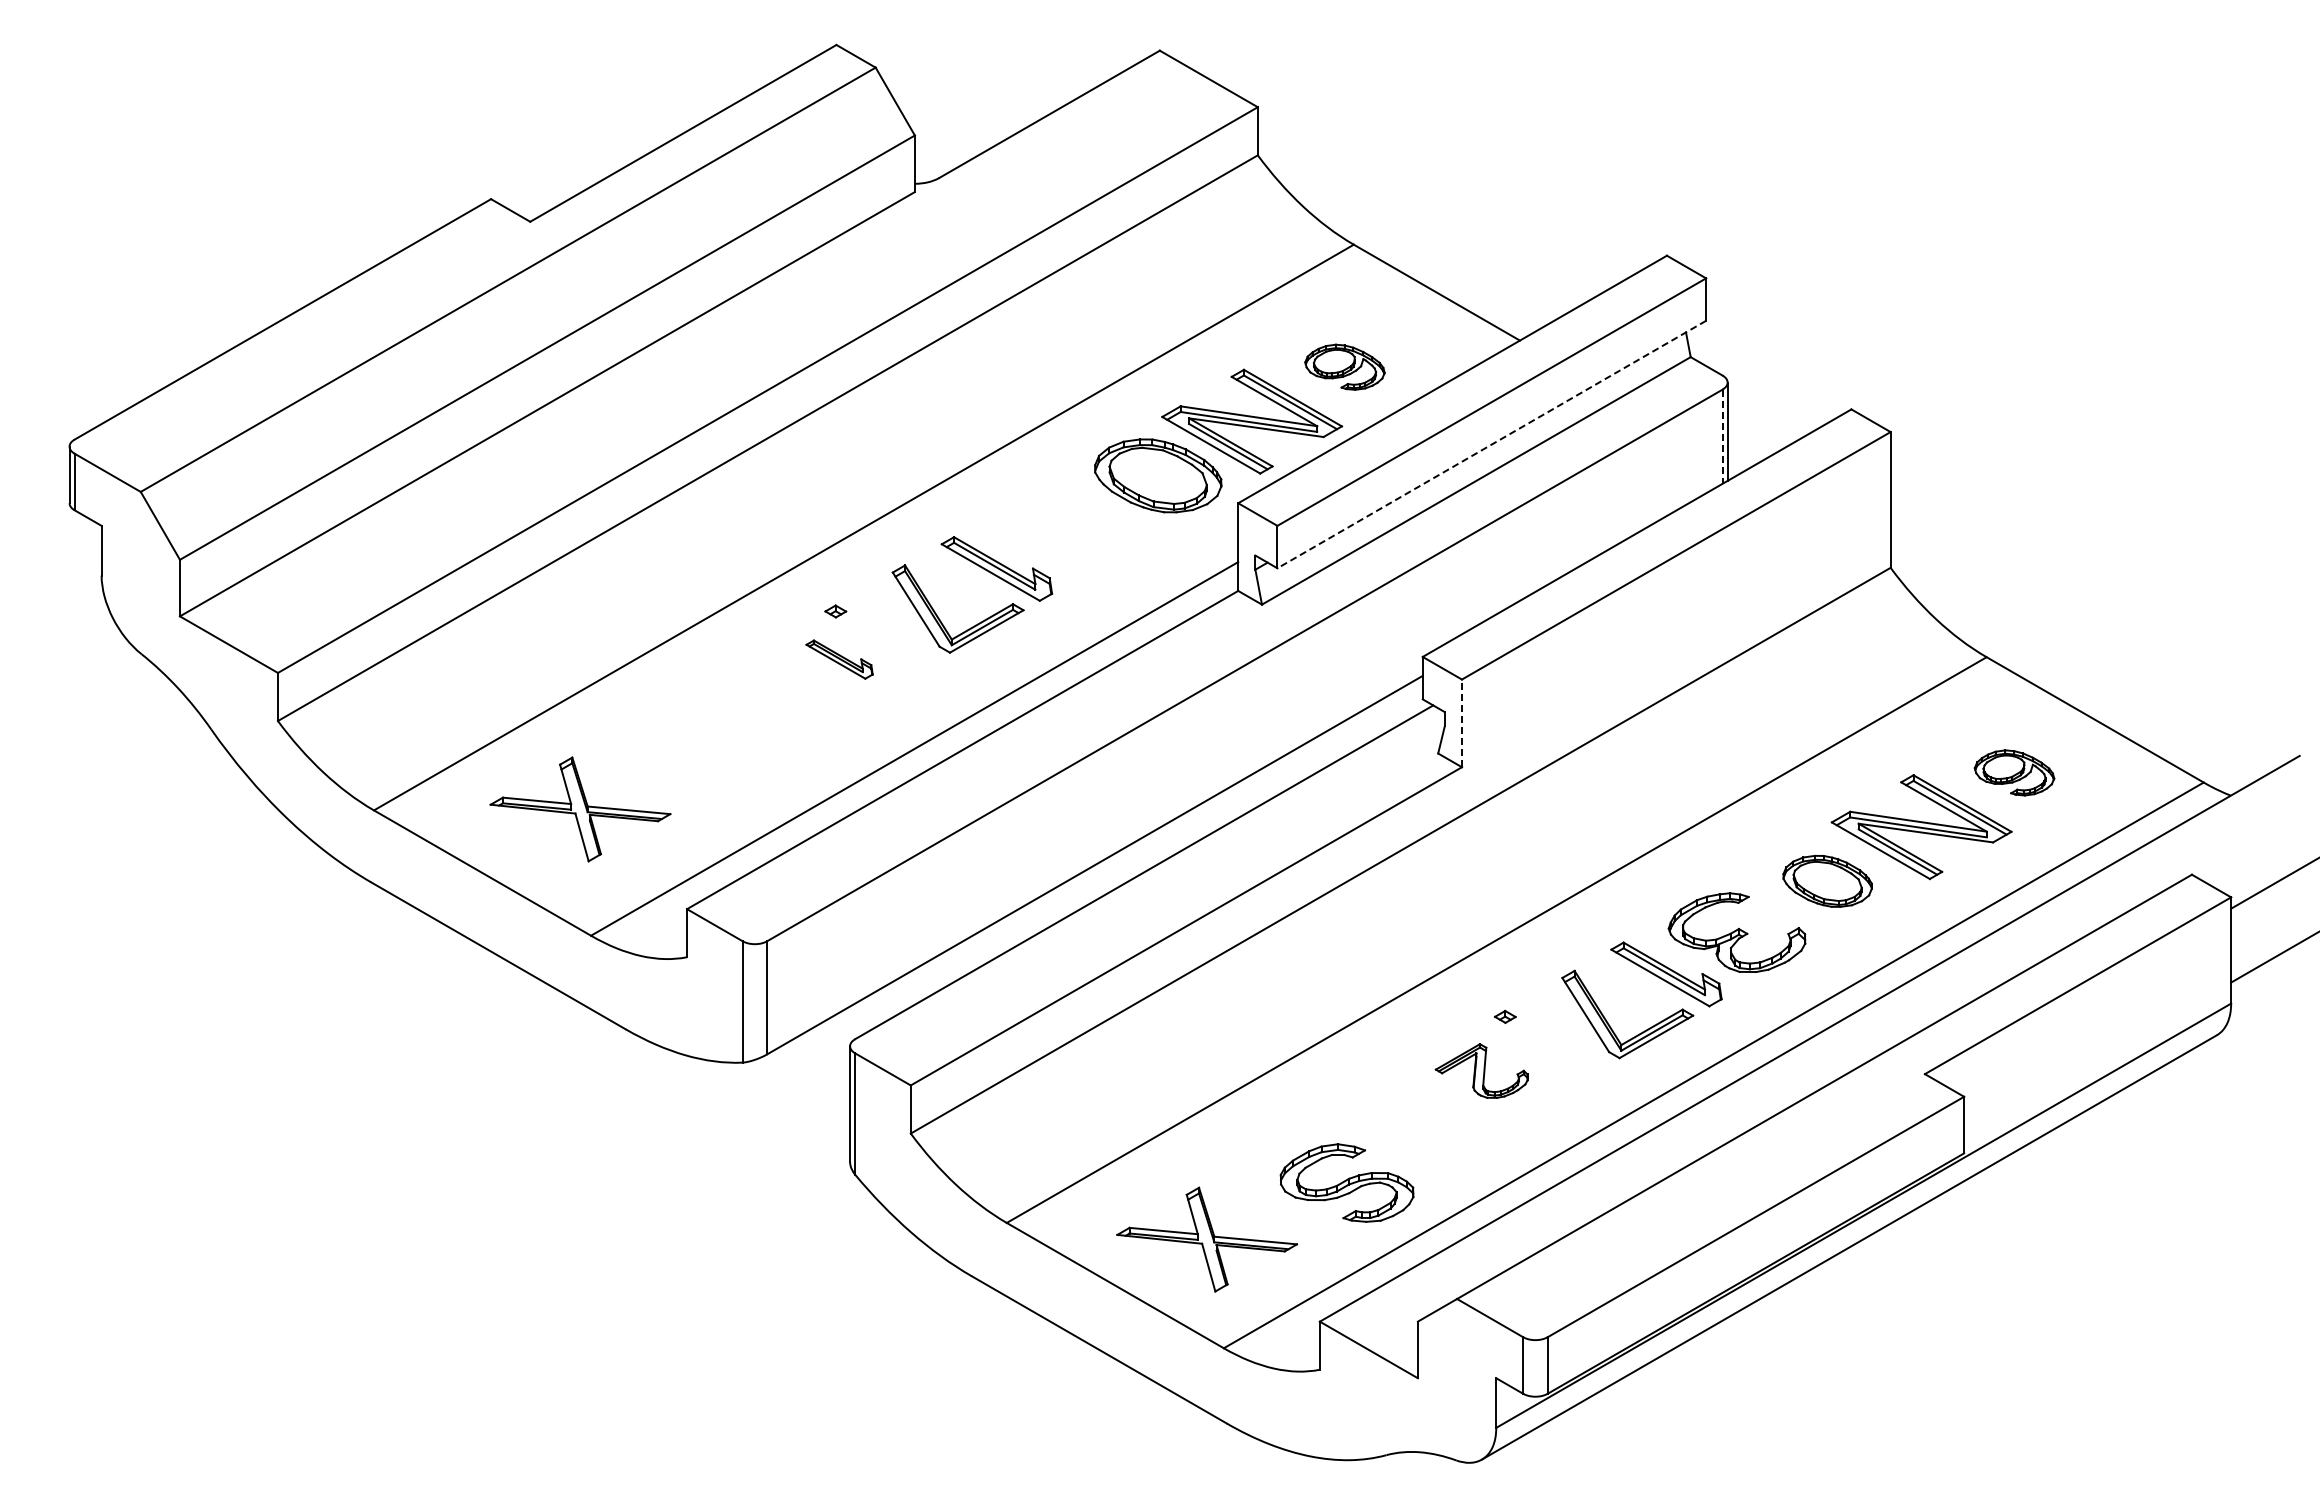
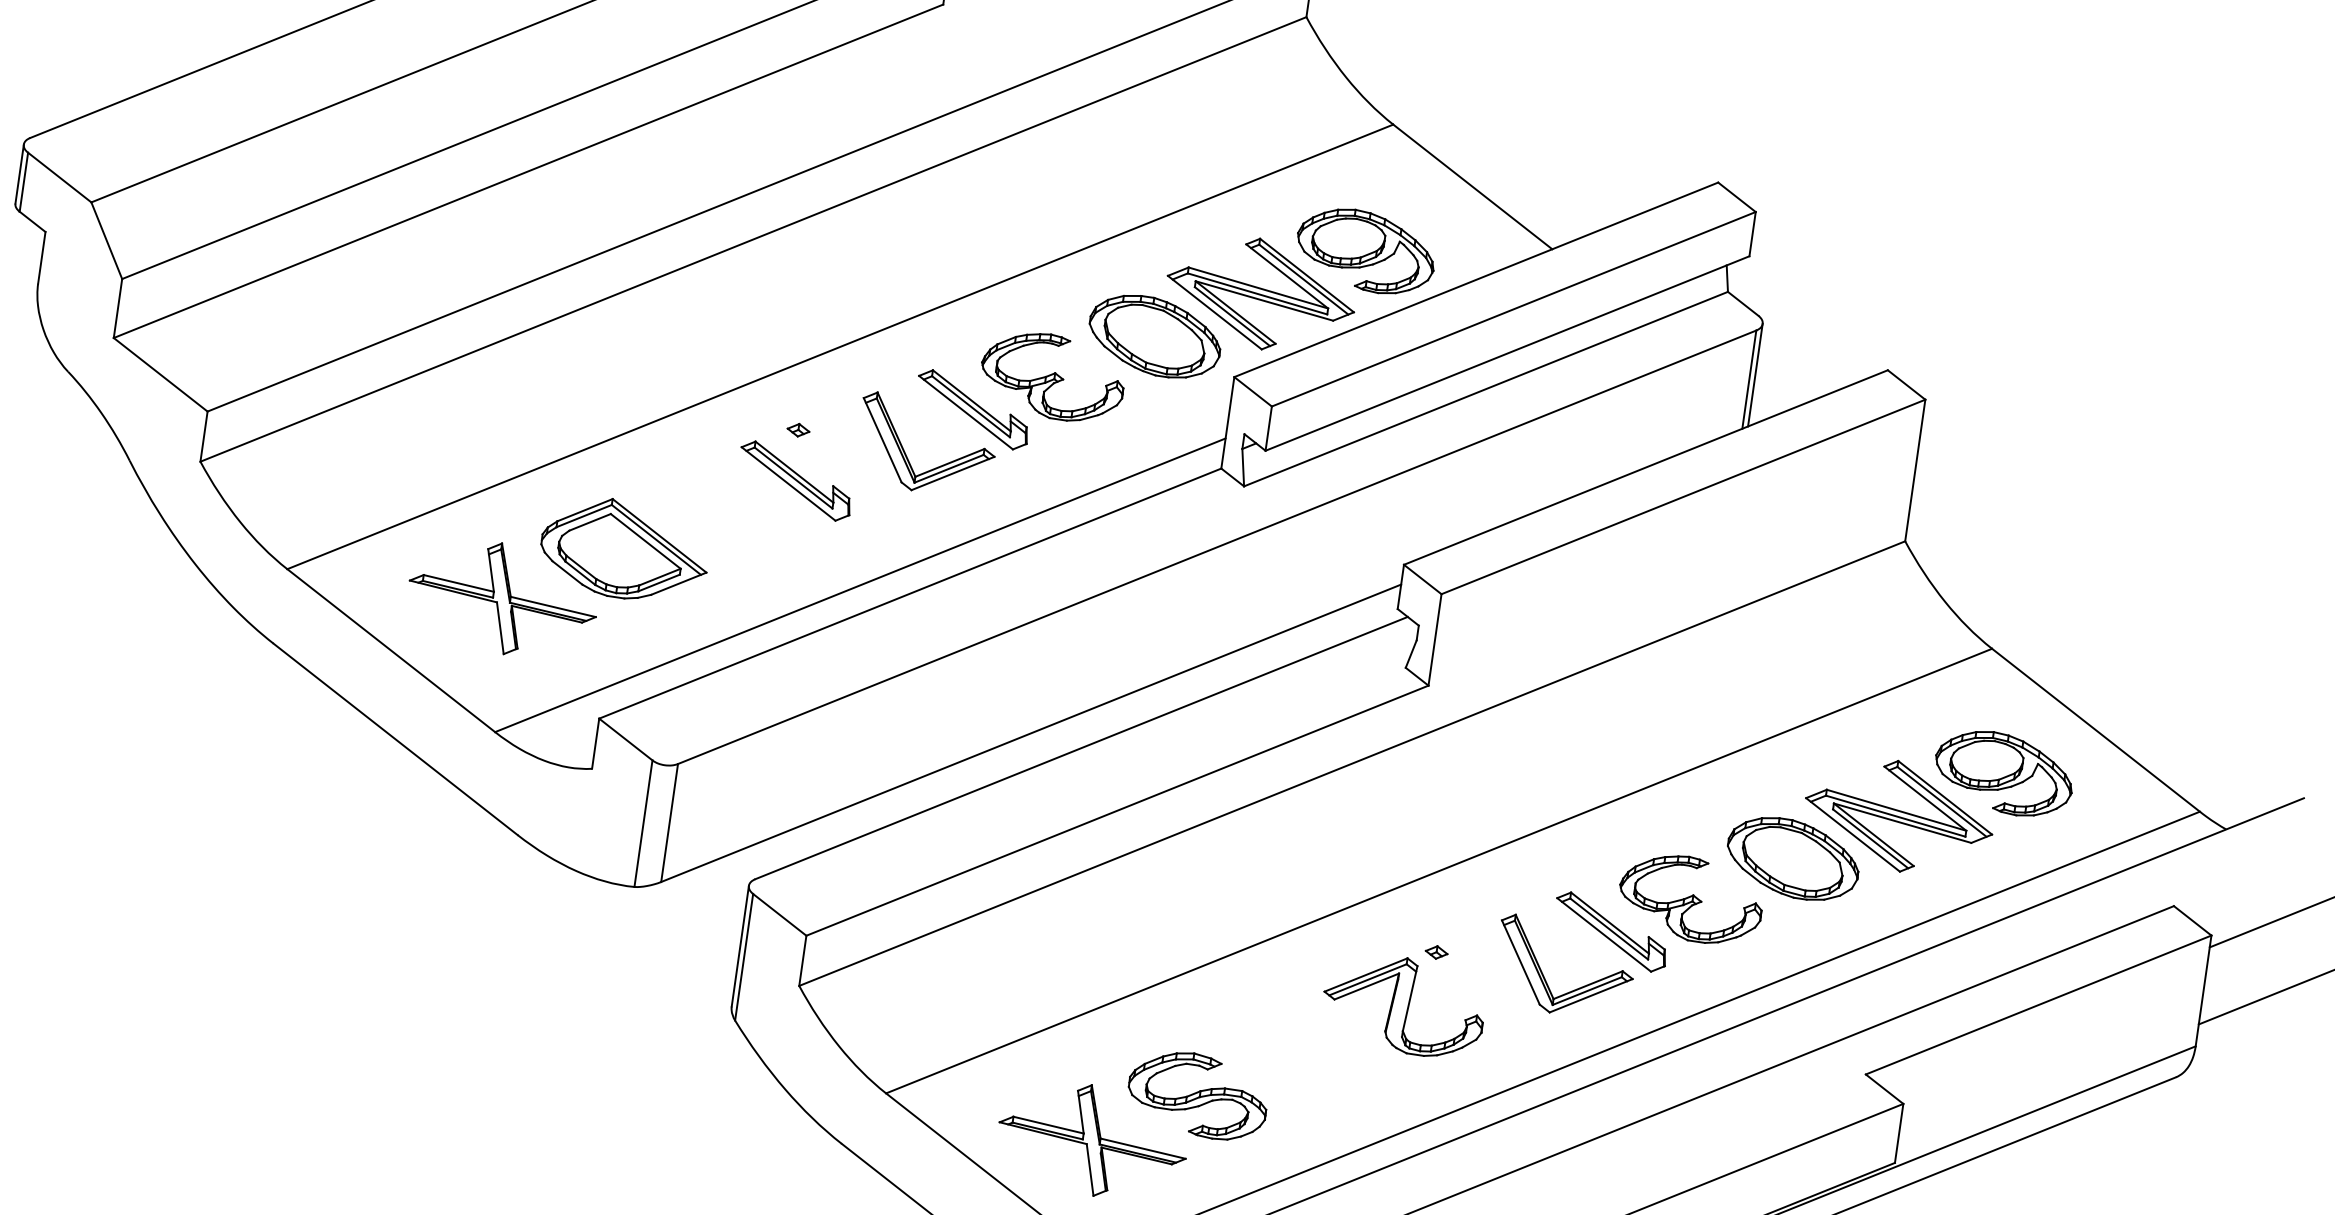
part: (1344, 366) -> (1365, 250), size x1.67
line: (1722, 437) -> (1749, 380), dashed -> solid
line: (1491, 444) -> (1507, 353), dashed -> solid
part: (1067, 526) -> (1052, 376), added
part: (839, 659) -> (795, 480), size x1.67
line: (1461, 723) -> (1434, 639), dashed -> solid
part: (688, 746) -> (624, 549), added
part: (2014, 772) -> (2004, 773), size x1.67
part: (1827, 881) -> (1792, 859), size x1.43
part: (1481, 1070) -> (1403, 1004), size x1.67
part: (1346, 1182) -> (1197, 1094), moved

